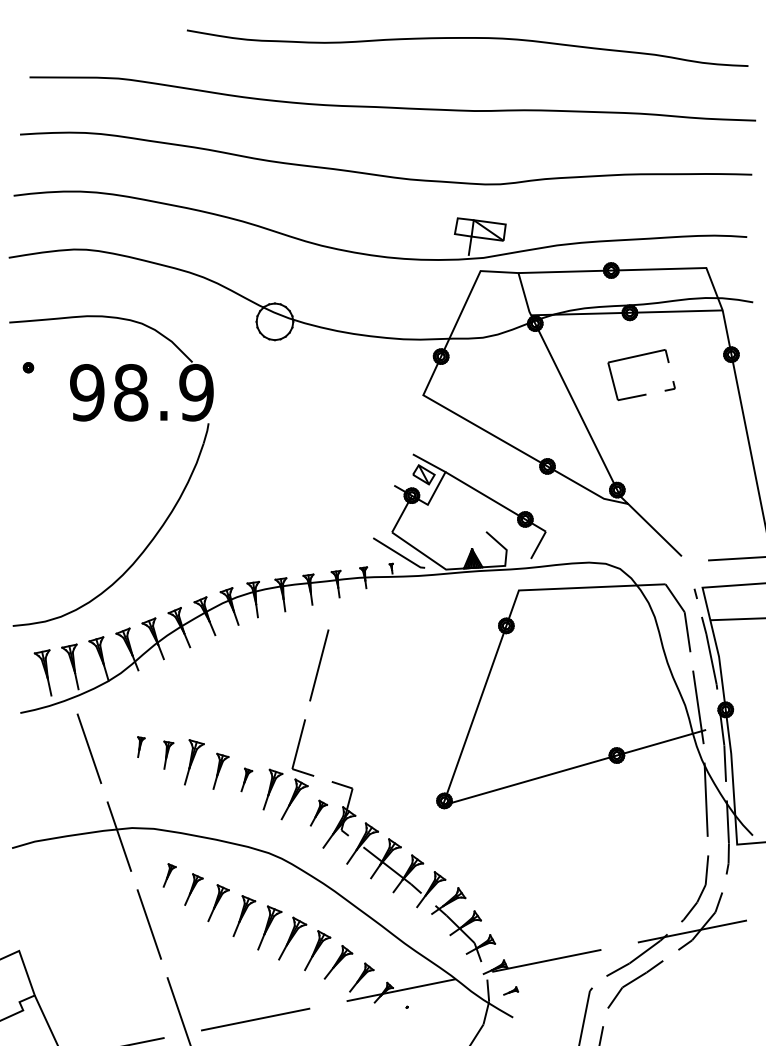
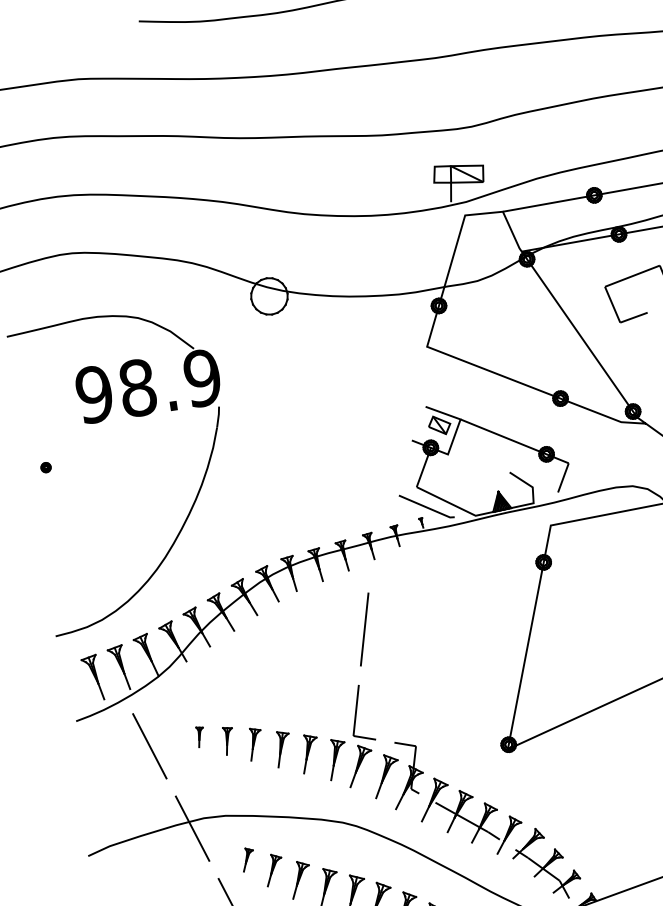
part: (28, 367) -> (46, 467), moved
part: (194, 762) -> (255, 744), size x0.71
part: (246, 779) -> (309, 753), size x1.67
part: (318, 812) -> (385, 775), size x1.67

